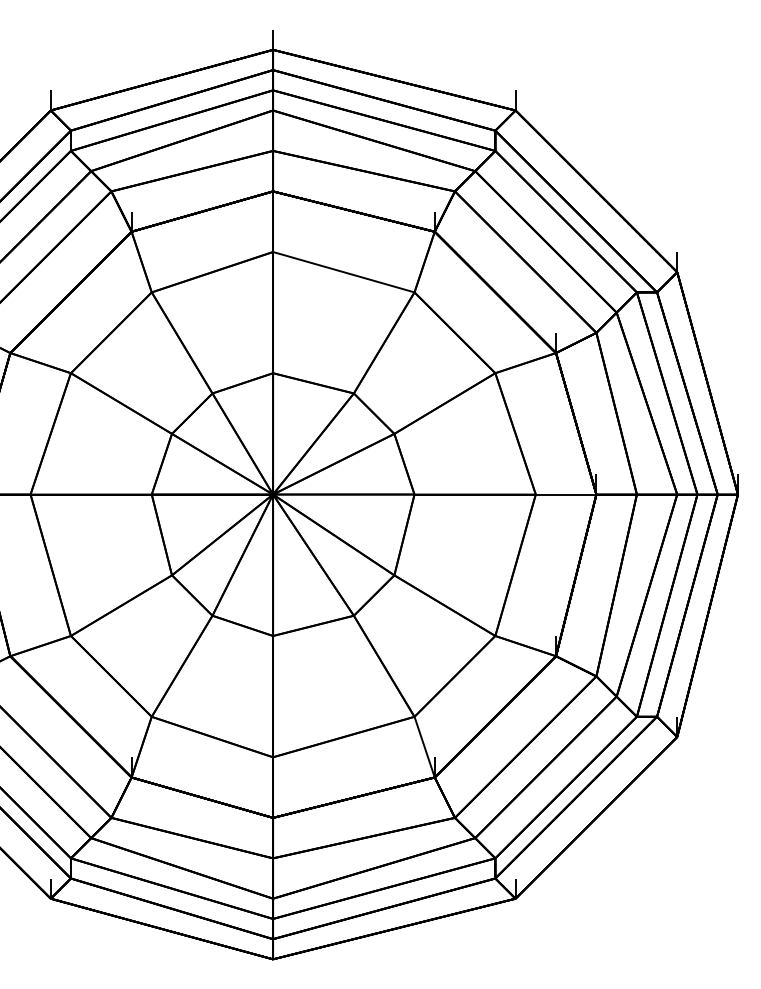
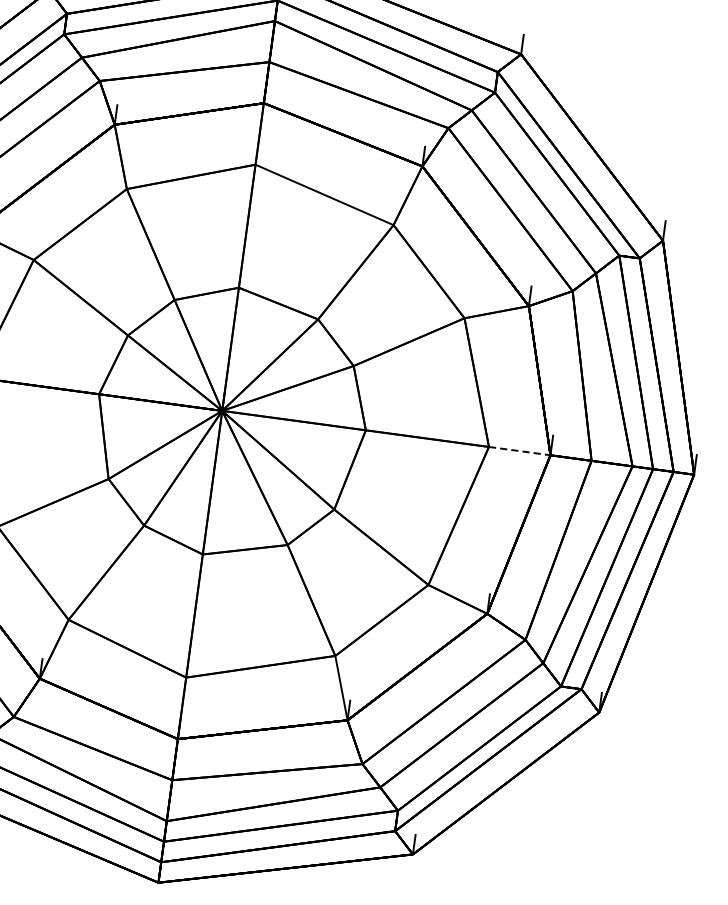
line: (566, 494) -> (520, 451), solid -> dashed

